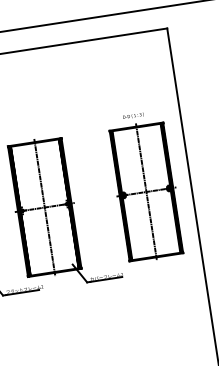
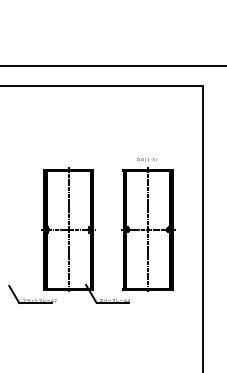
part: (145, 186) -> (148, 224), moved

